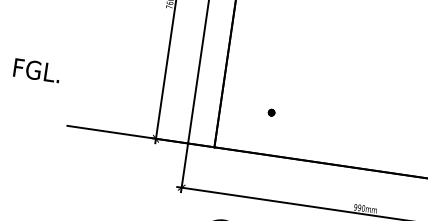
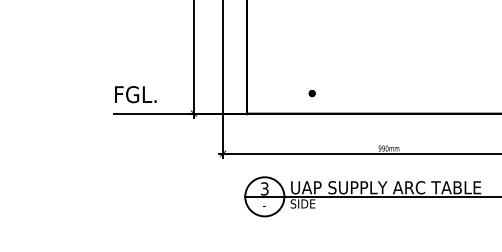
text: (36, 70) -> (135, 94), moved
part: (270, 112) -> (311, 93), moved

